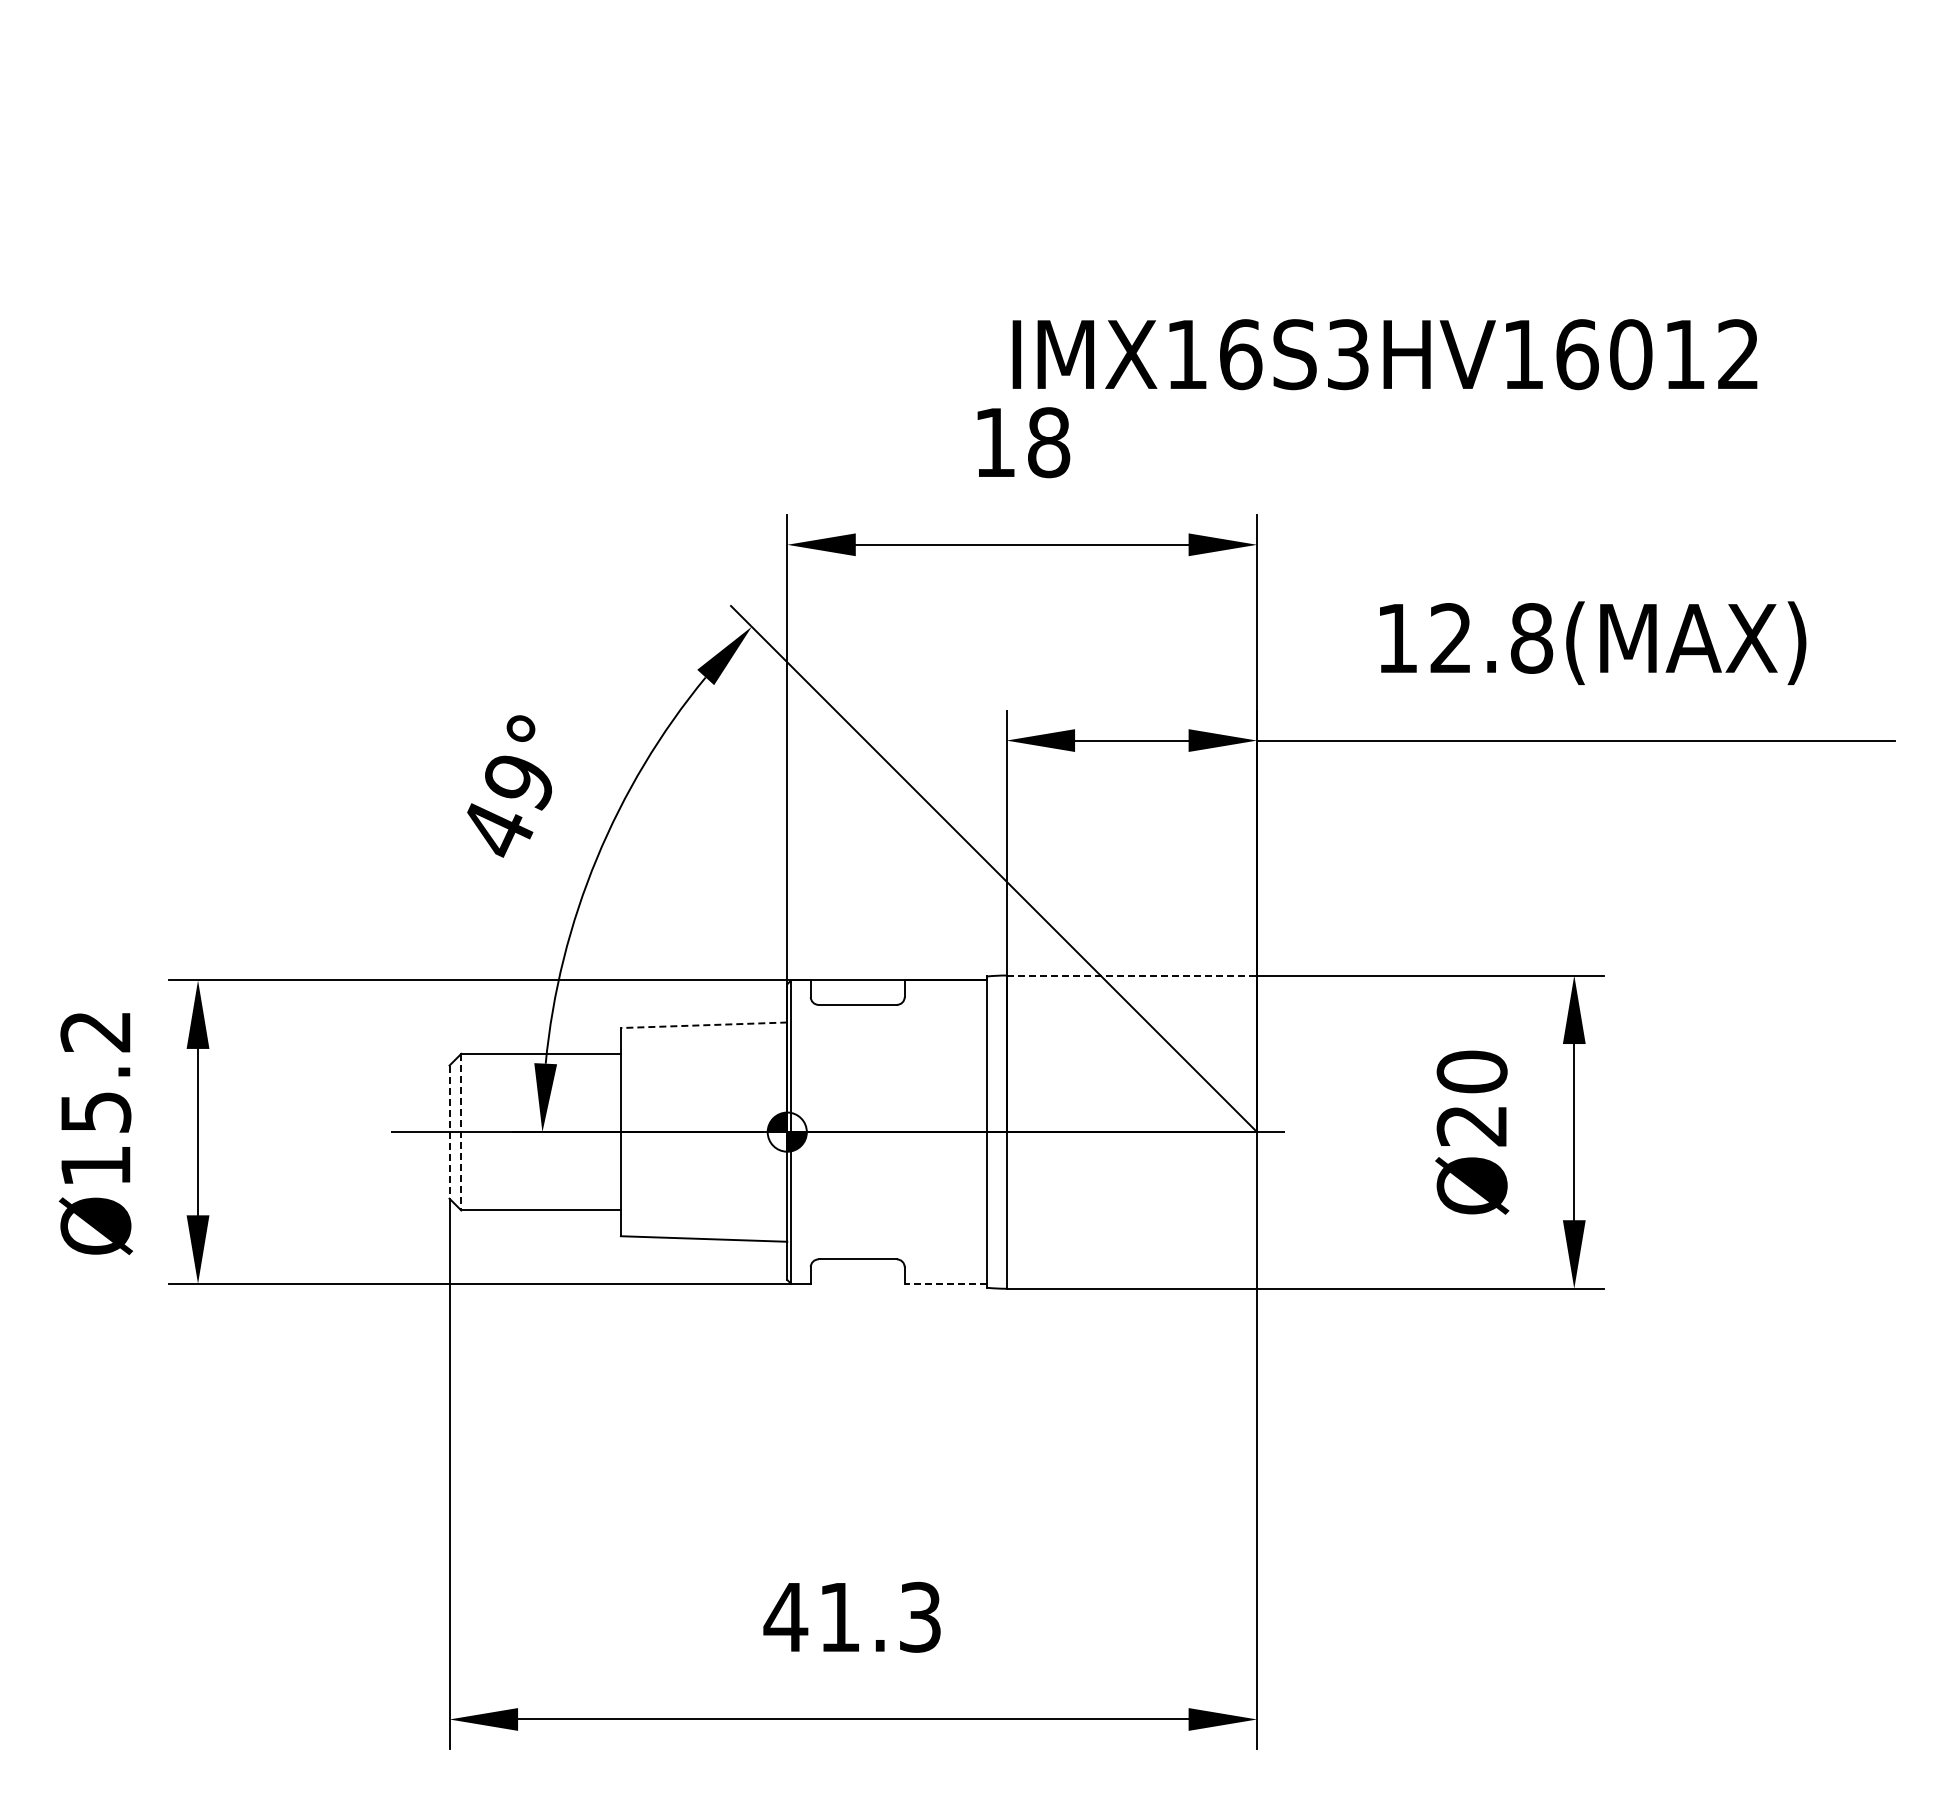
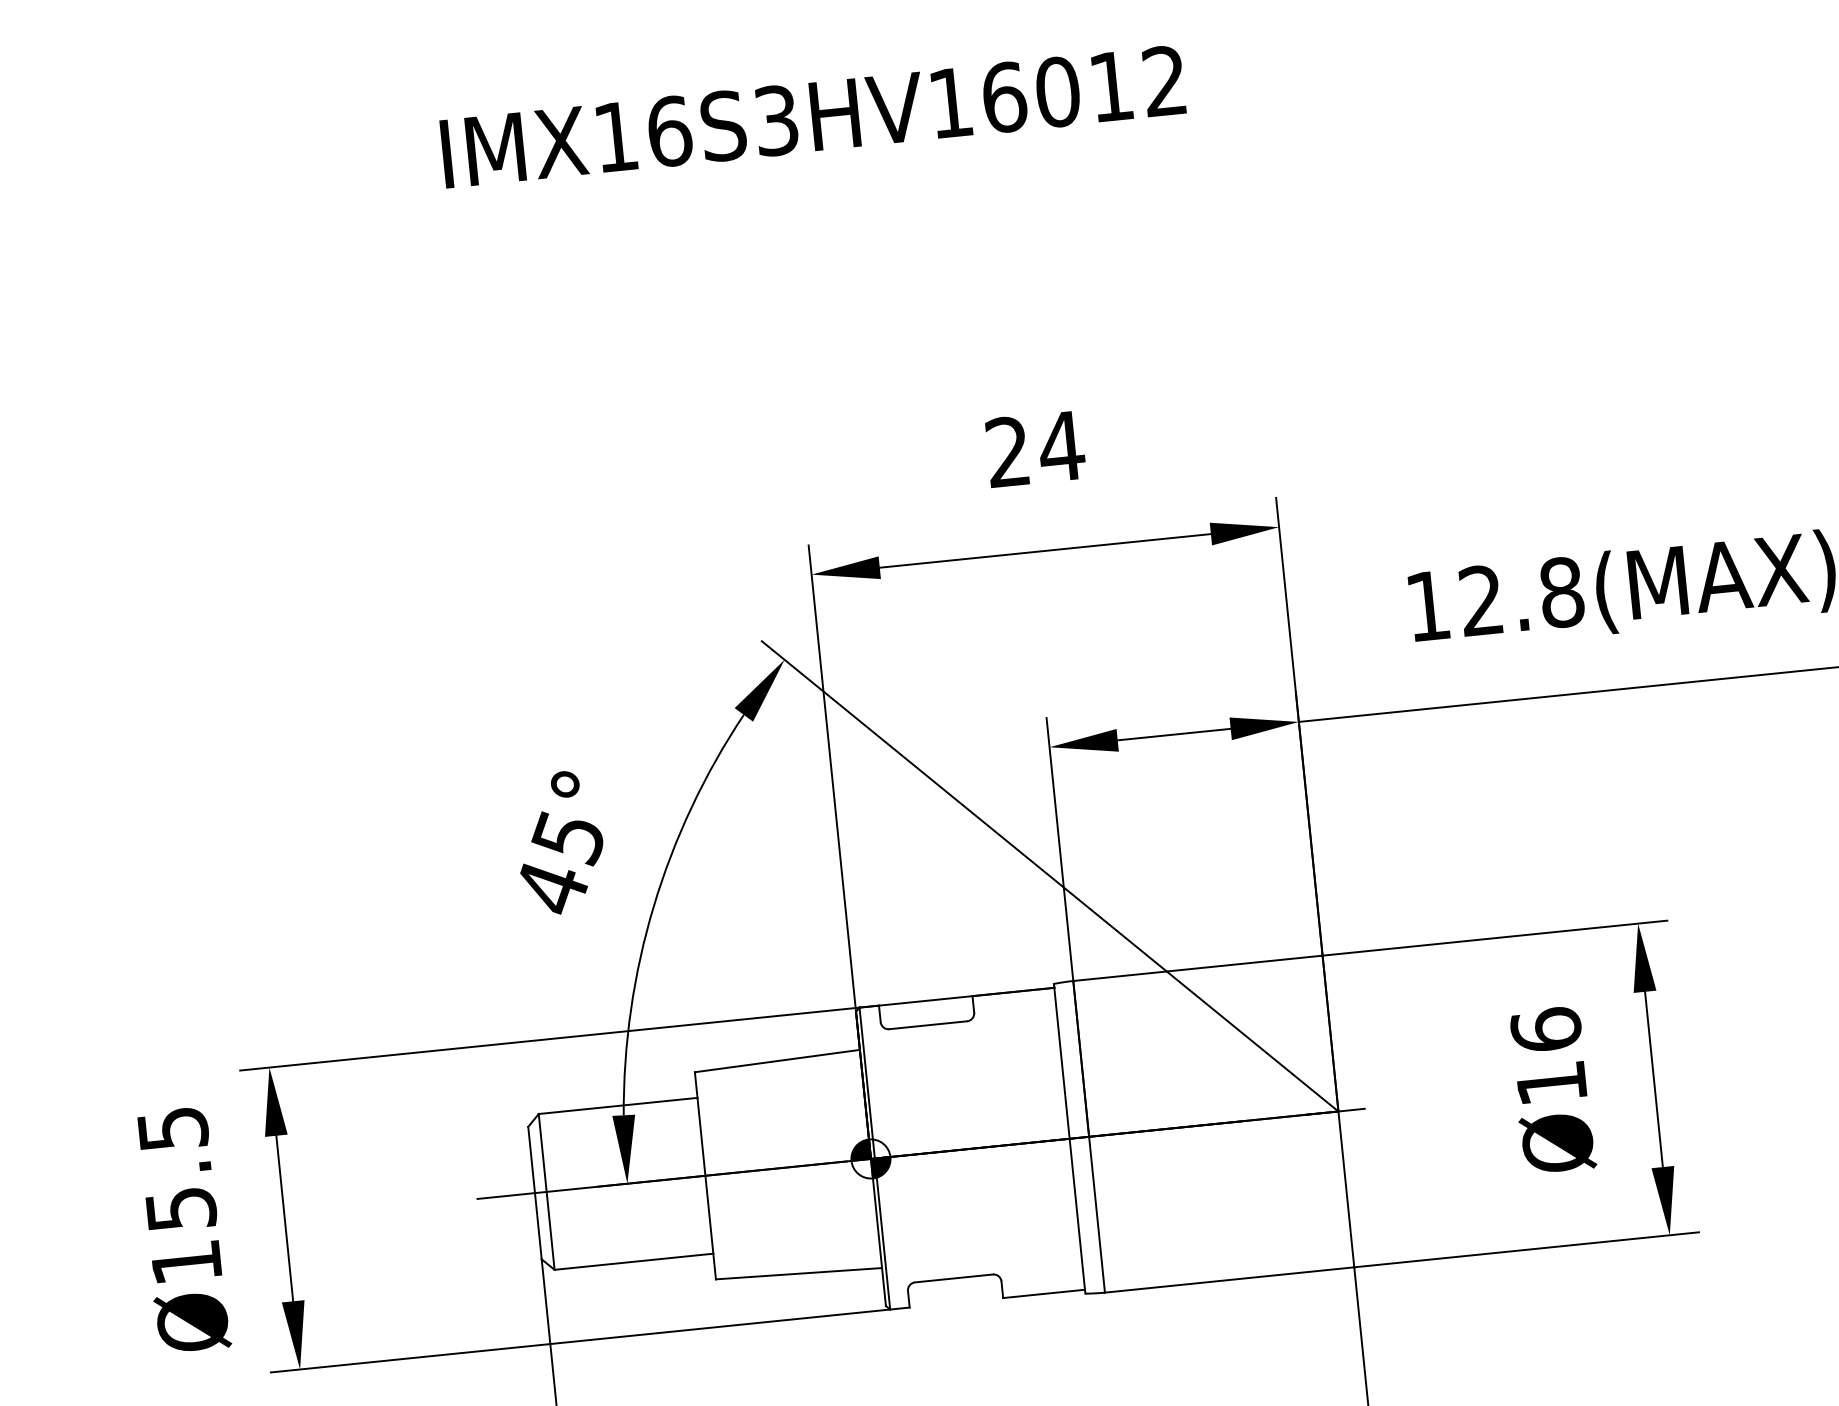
text: (1384, 354) -> (812, 116), moved
text: (1022, 442) -> (1035, 449), 18 -> 24
text: (516, 783) -> (566, 839), 49° -> 45°
line: (1132, 975) -> (1198, 968), dashed -> solid
line: (703, 1025) -> (776, 1061), dashed -> solid
text: (95, 1032) -> (172, 1129), Ø15.2 -> Ø15.5
text: (1471, 1098) -> (1548, 1056), Ø20 -> Ø16
line: (449, 1132) -> (534, 1193), dashed -> solid
line: (461, 1132) -> (546, 1192), dashed -> solid
line: (945, 1283) -> (1043, 1293), dashed -> solid

